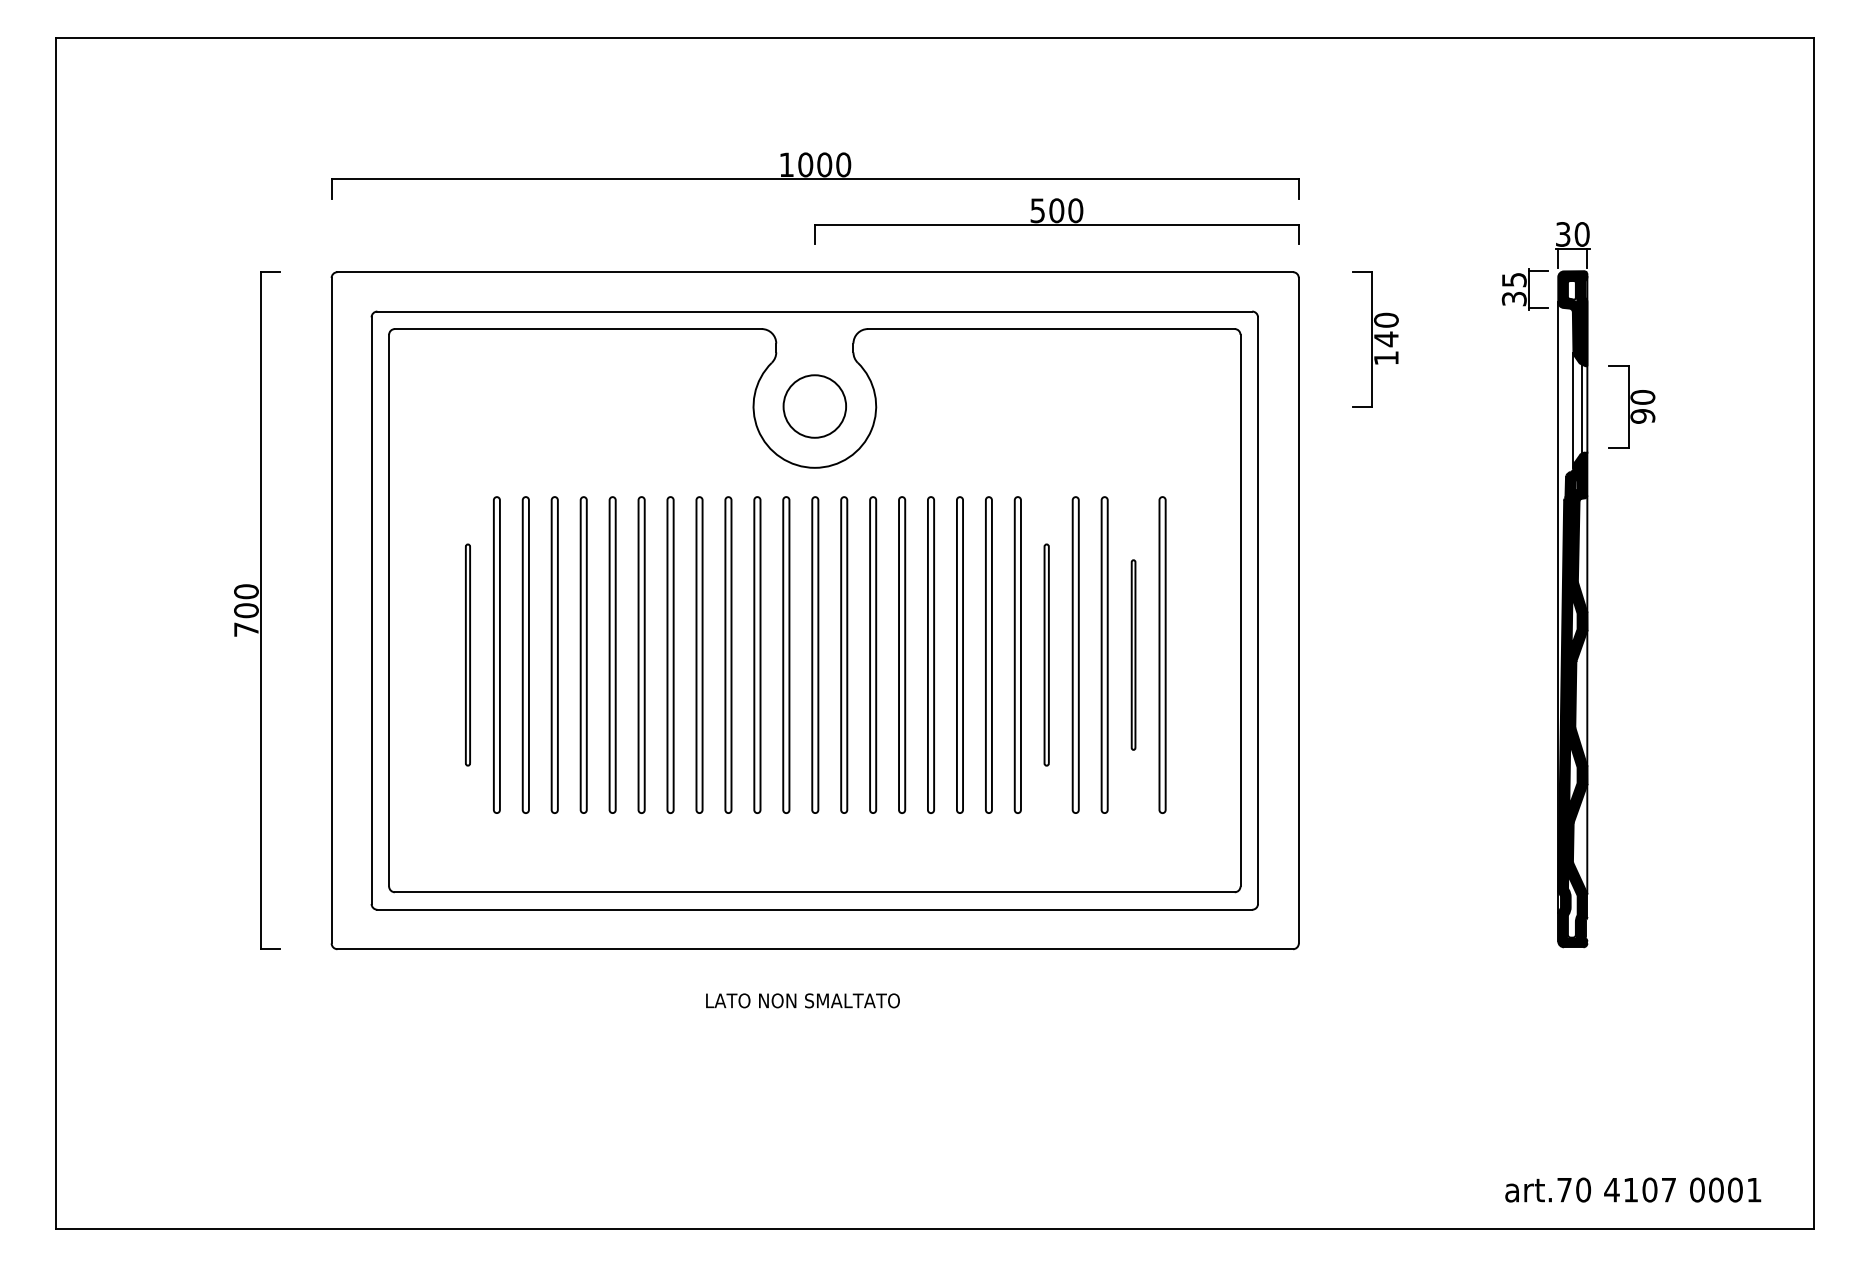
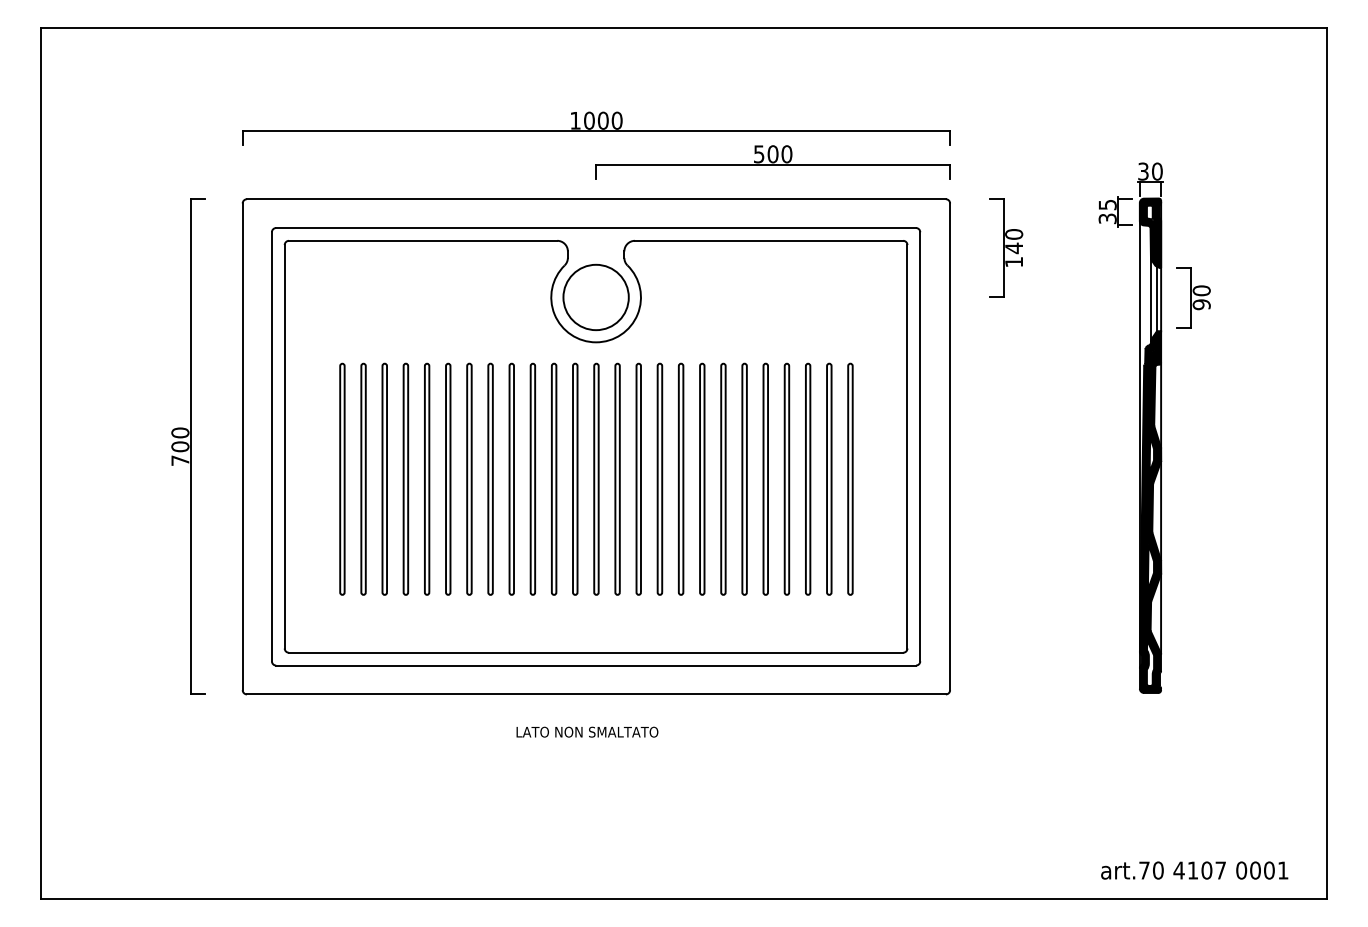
circle: (814, 406) -> (595, 297), size x1.43
part: (467, 654) -> (342, 478), size x1.43
part: (1046, 654) -> (765, 478), size x1.43
part: (1133, 654) -> (829, 478), size x1.67

